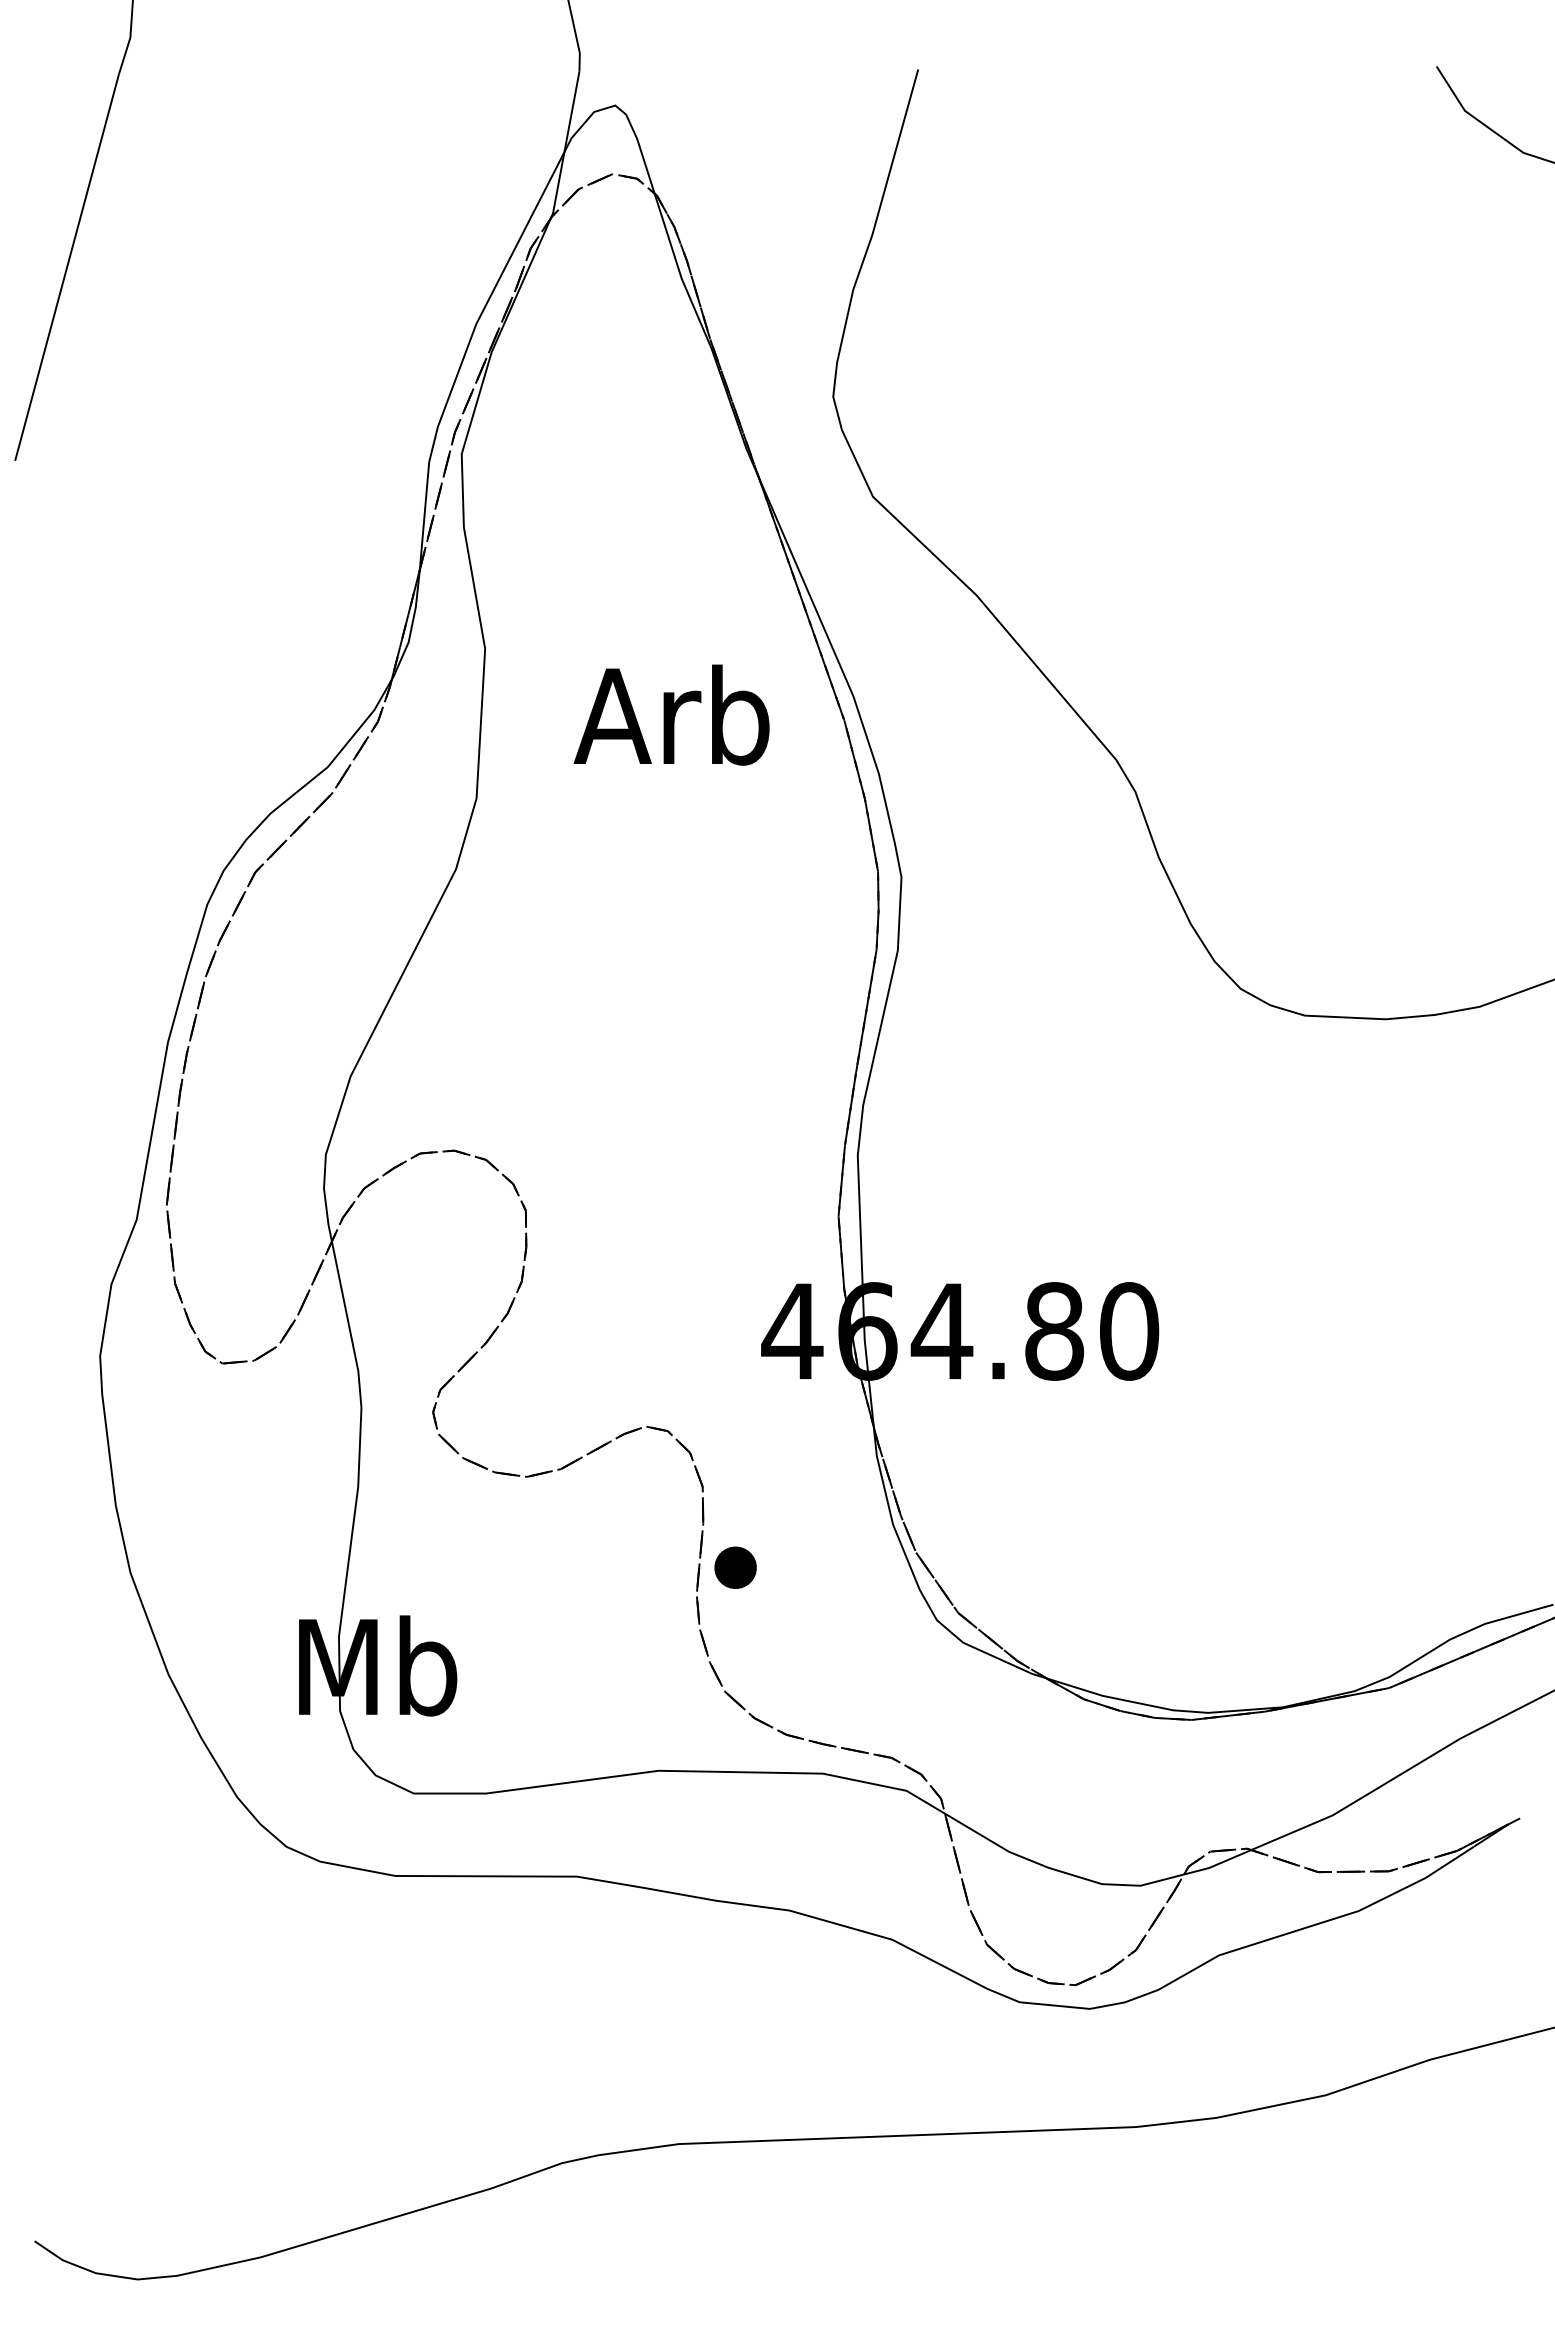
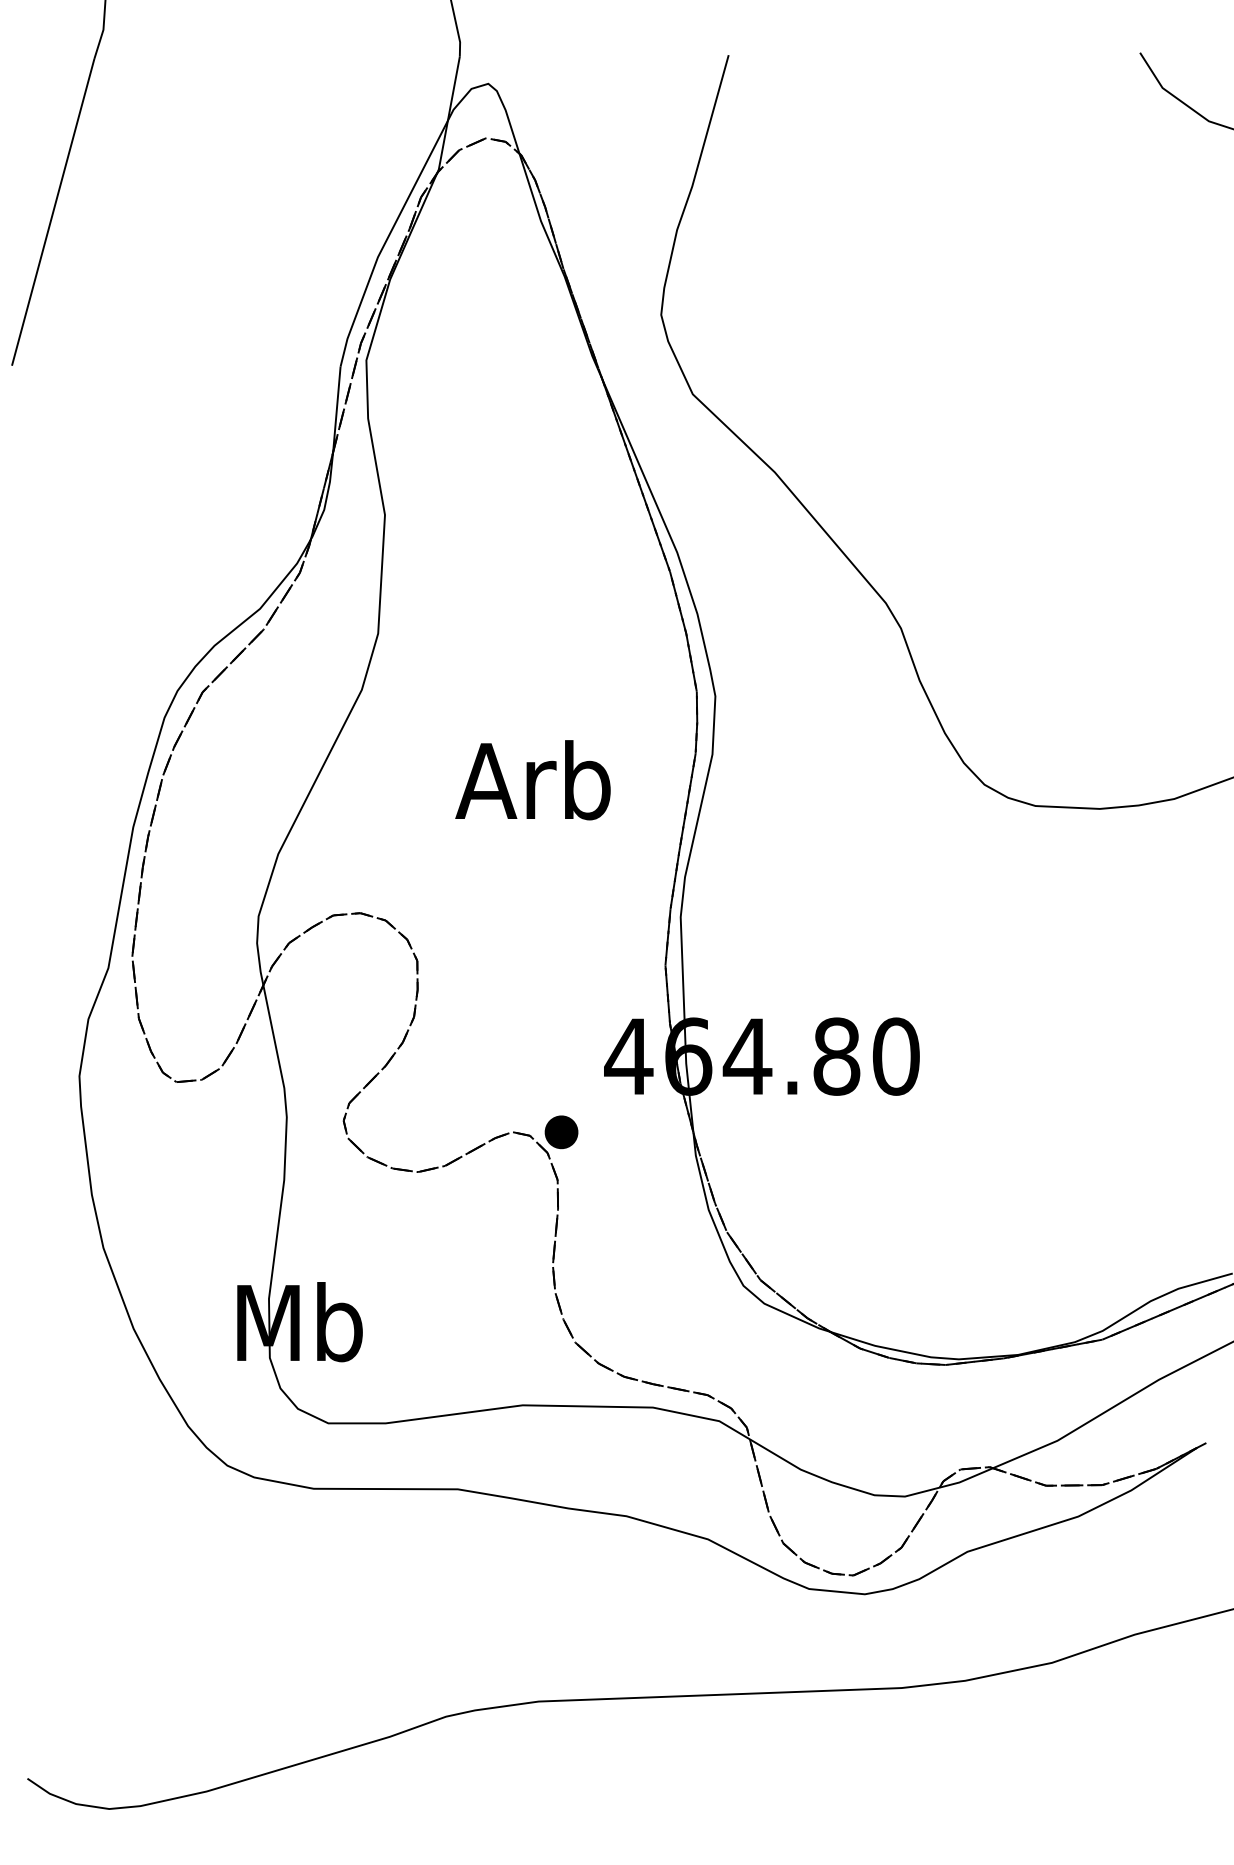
text: (671, 714) -> (532, 779), moved
part: (735, 1567) -> (561, 1132), moved

